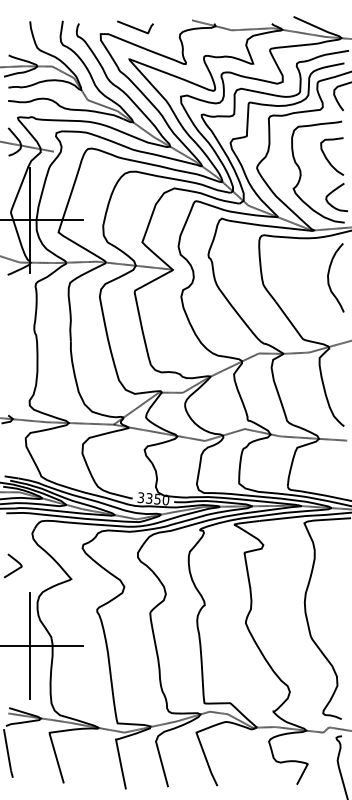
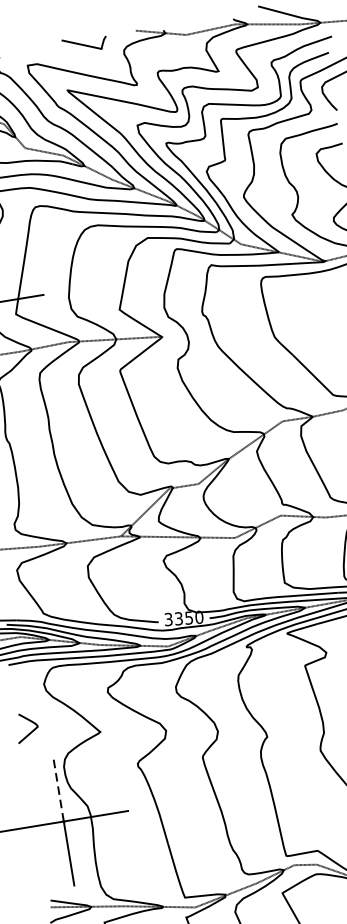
curve: (135, 27) -> (85, 44), moved
line: (30, 619) -> (58, 789), solid -> dashed

